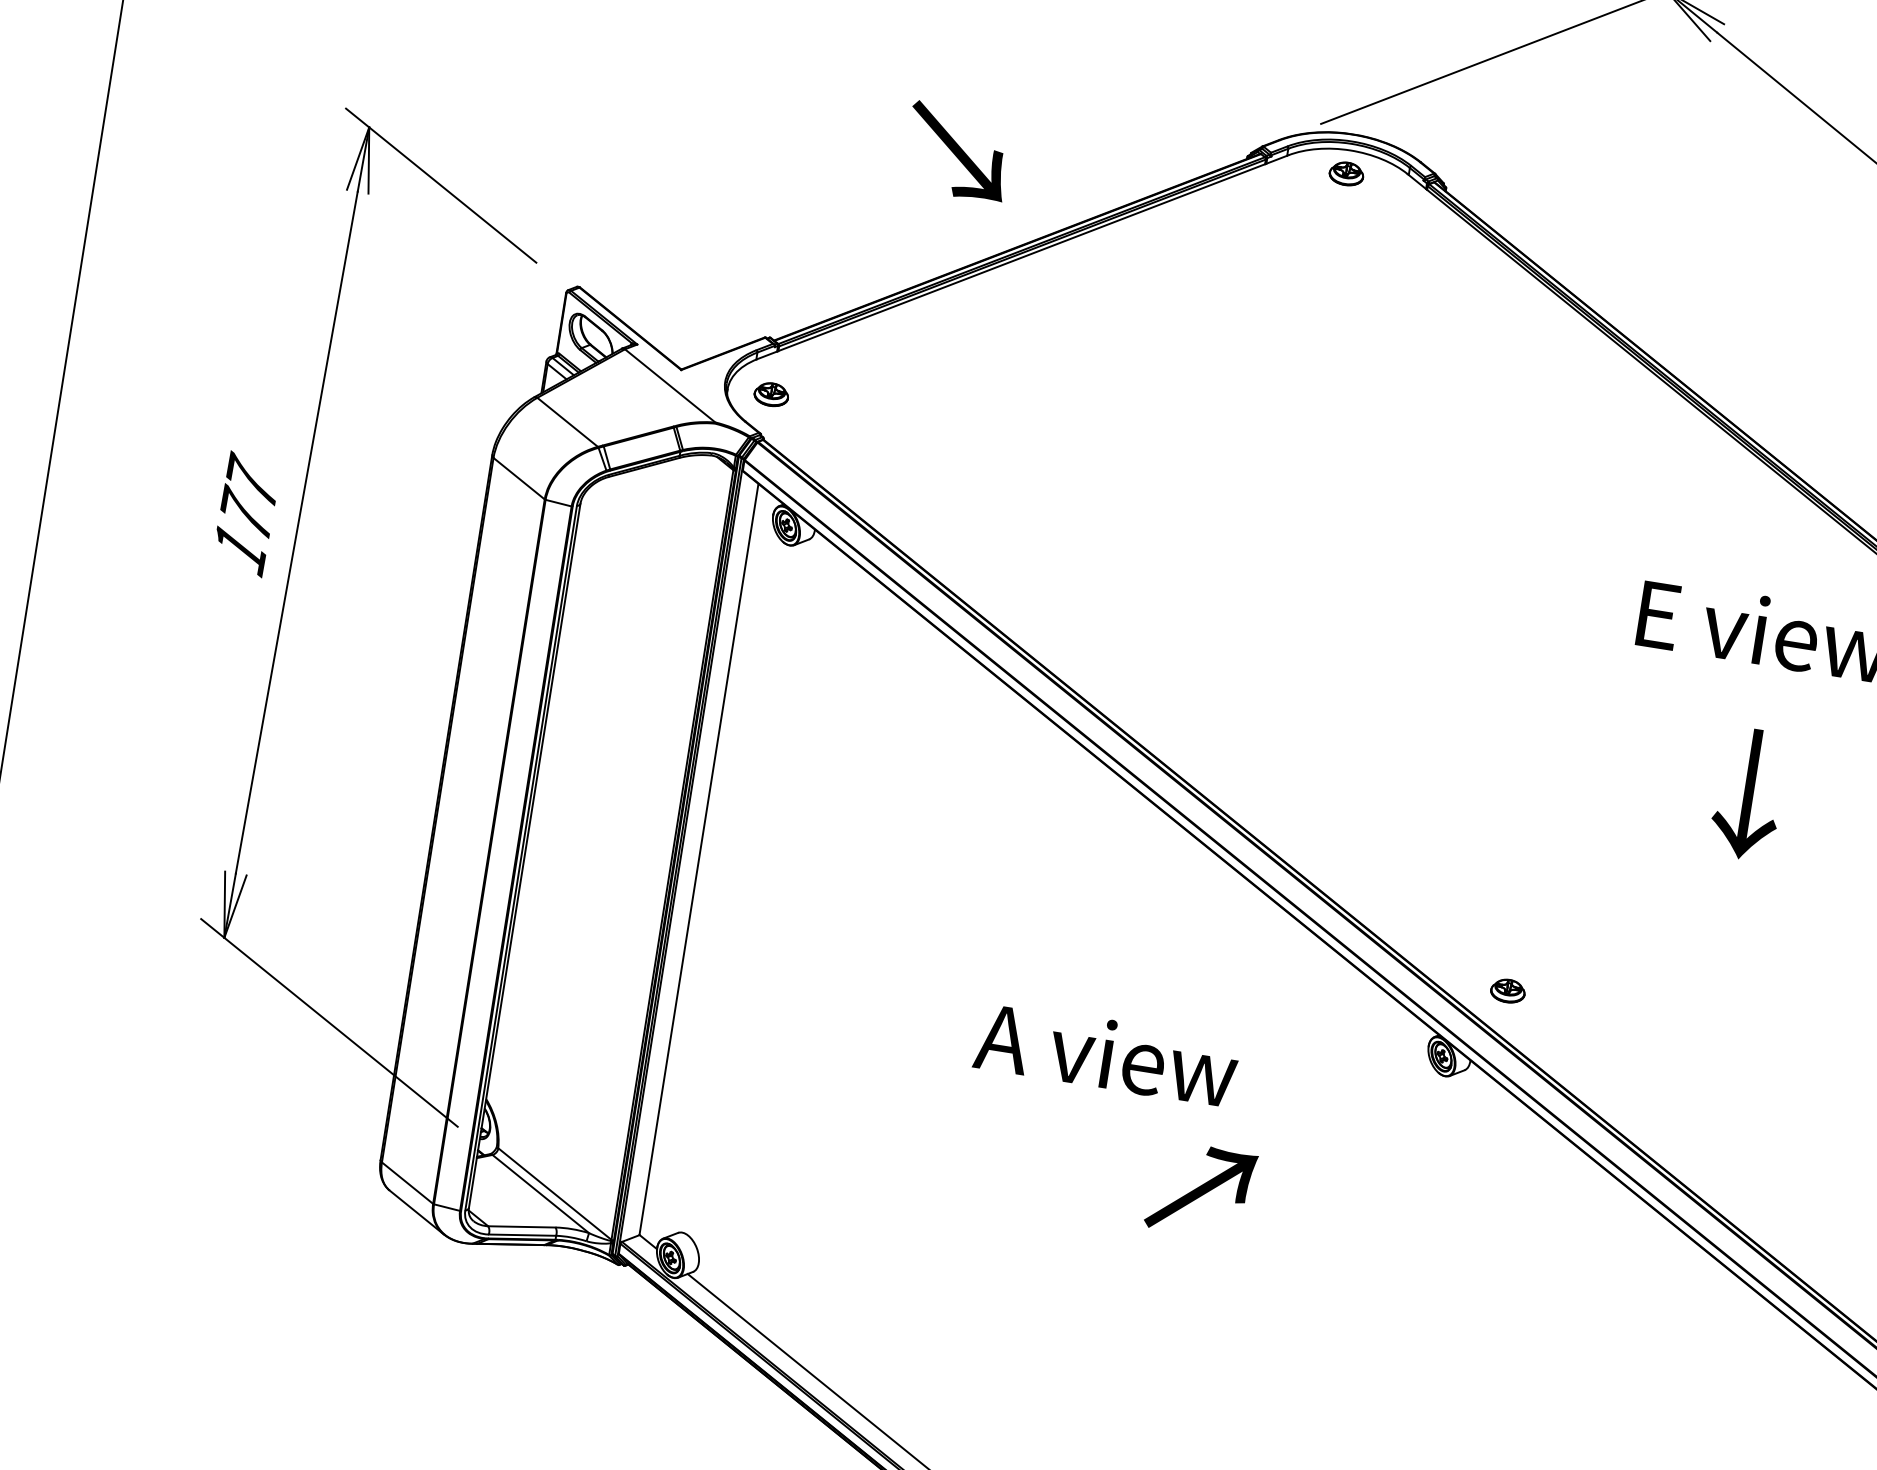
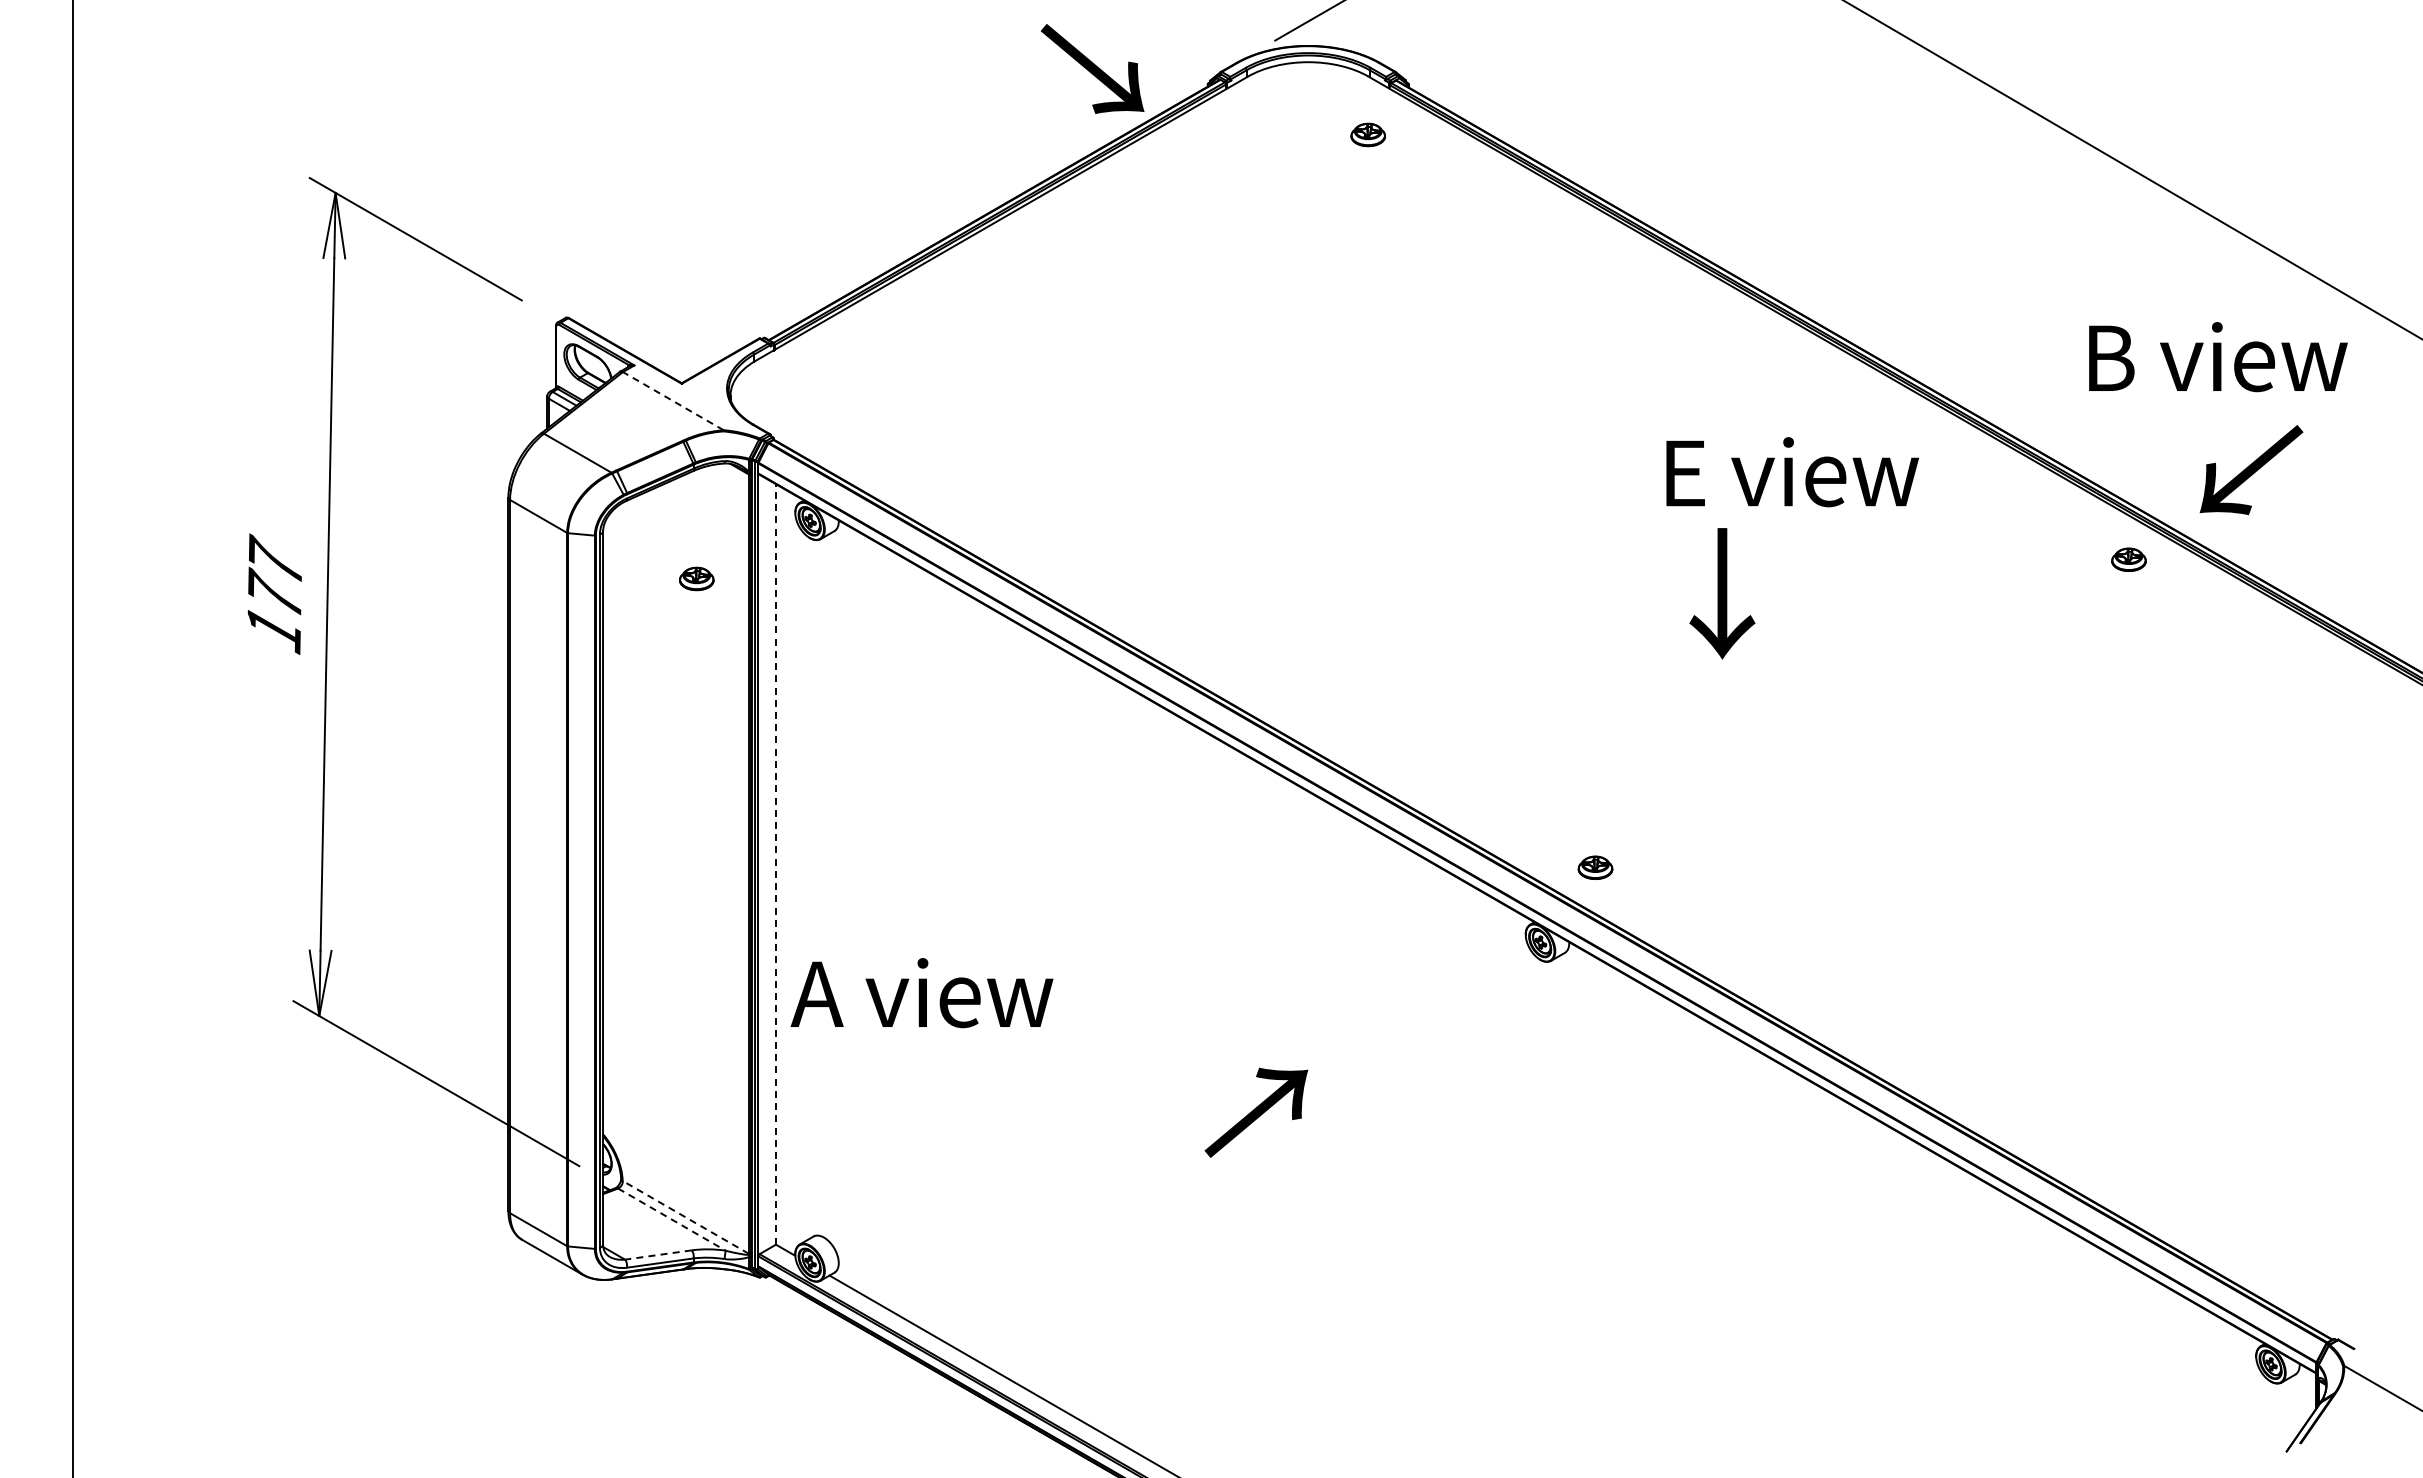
text: (957, 151) -> (1092, 68), moved
part: (1345, 173) -> (1367, 134), moved
line: (669, 385) -> (672, 400), solid -> dashed
part: (771, 394) -> (696, 578), moved
text: (1748, 794) -> (1722, 593), moved
line: (698, 858) -> (775, 863), solid -> dashed
text: (1106, 1054) -> (921, 993), moved
text: (1201, 1190) -> (1256, 1112), moved
line: (541, 1194) -> (672, 1219), solid -> dashed
line: (554, 1194) -> (685, 1217), solid -> dashed
line: (521, 1227) -> (658, 1255), solid -> dashed

